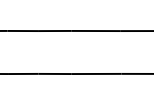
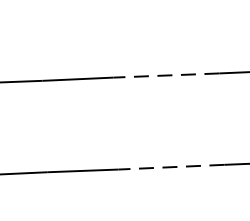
line: (96, 31) -> (167, 76), solid -> dashed
line: (96, 73) -> (171, 166), solid -> dashed

